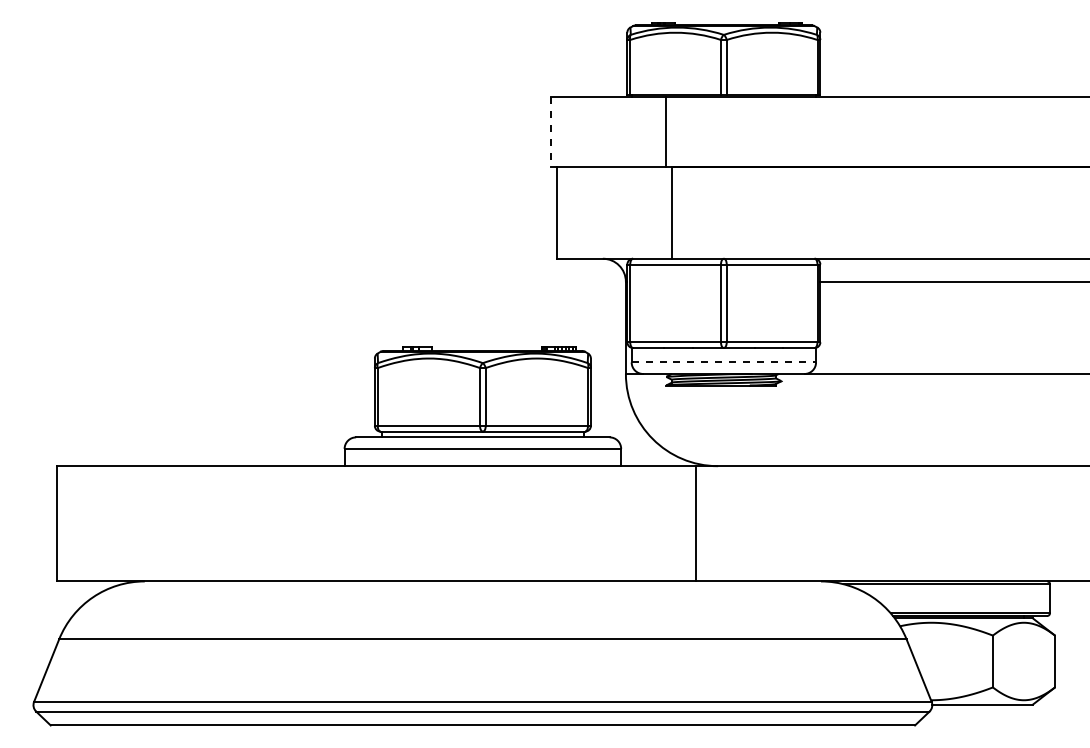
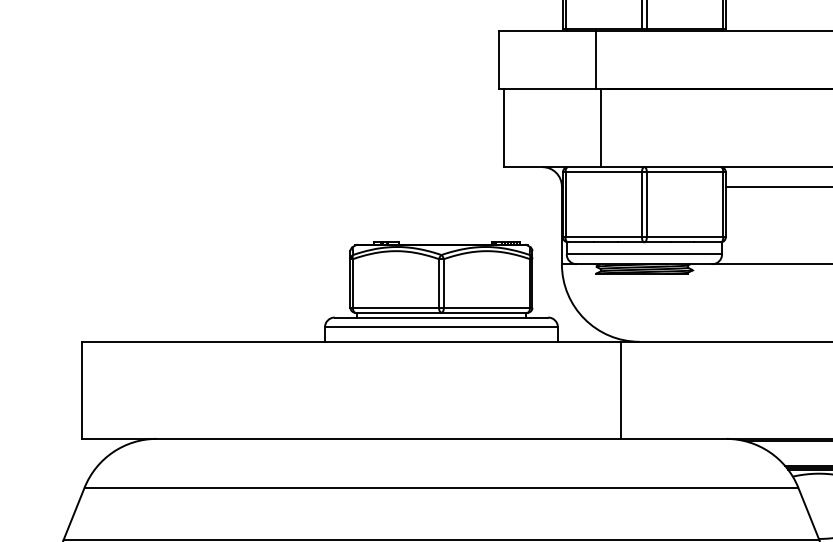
line: (551, 132) -> (499, 60), dashed -> solid
line: (724, 362) -> (644, 254), dashed -> solid

